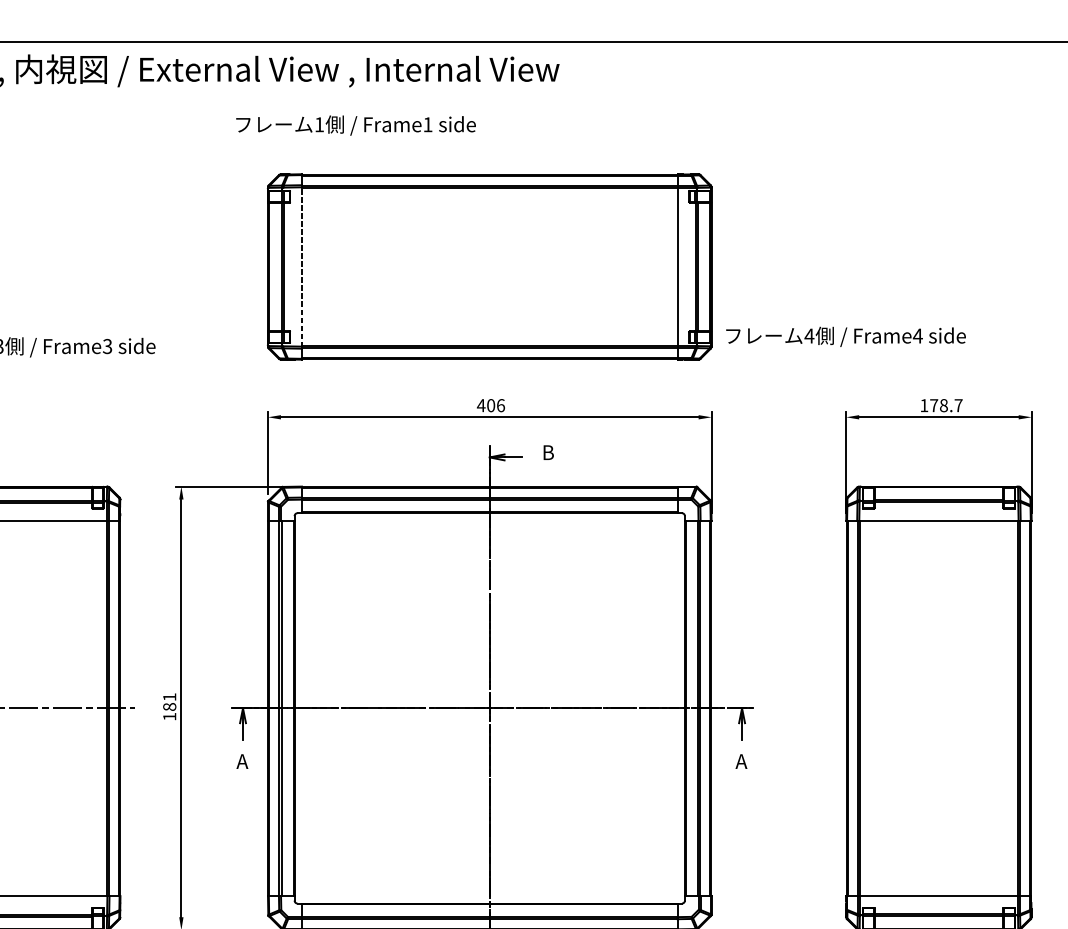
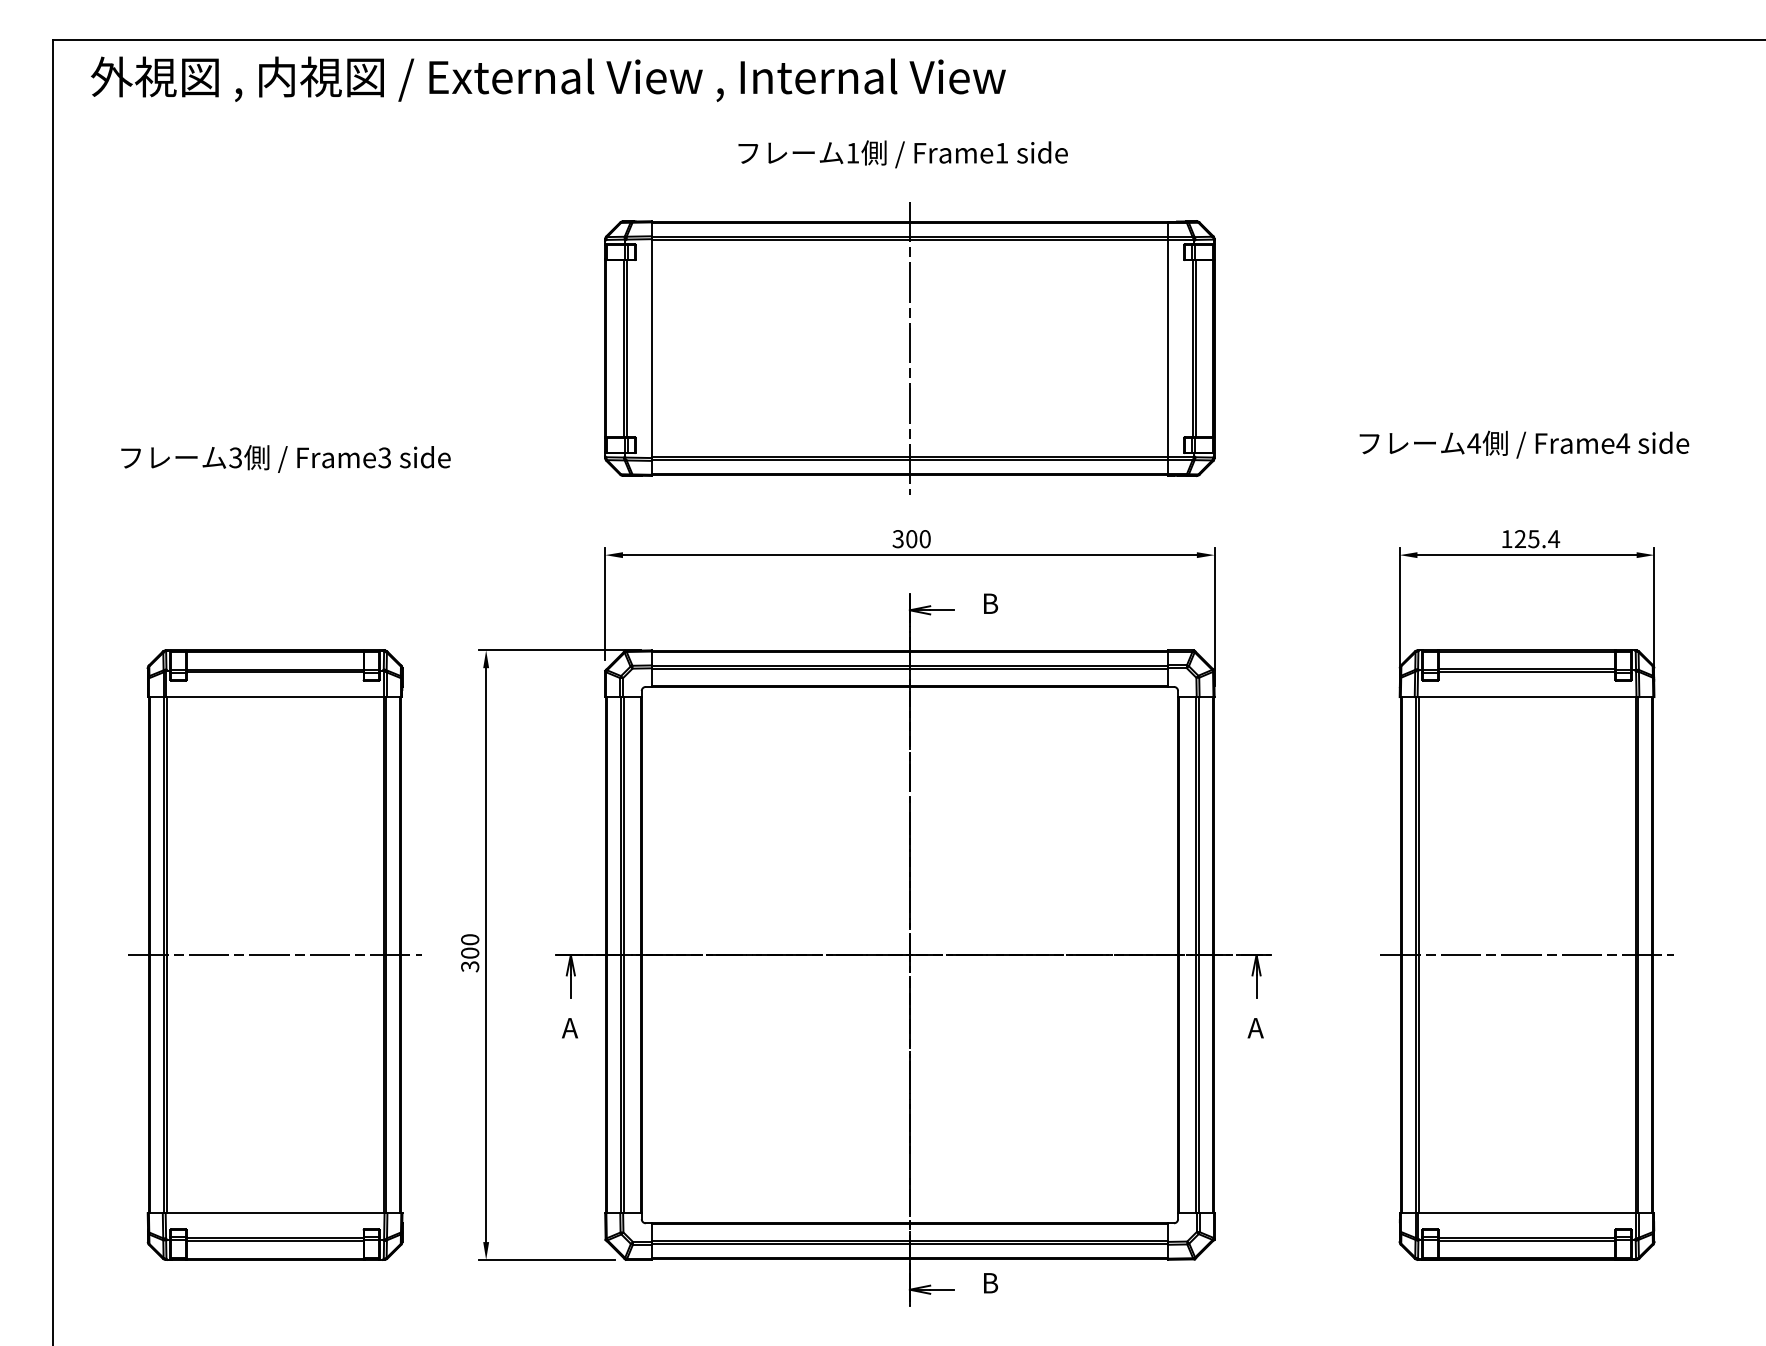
text: (355, 125) -> (902, 154), moved
line: (301, 266) -> (651, 348), dashed -> solid
line: (489, 266) -> (909, 348), added
text: (846, 336) -> (1524, 444), moved
text: (490, 405) -> (911, 539), 406 -> 300
text: (946, 405) -> (1537, 539), 178.7 -> 125.4
text: (169, 707) -> (470, 953), 181 -> 300
line: (938, 708) -> (1526, 955), added

